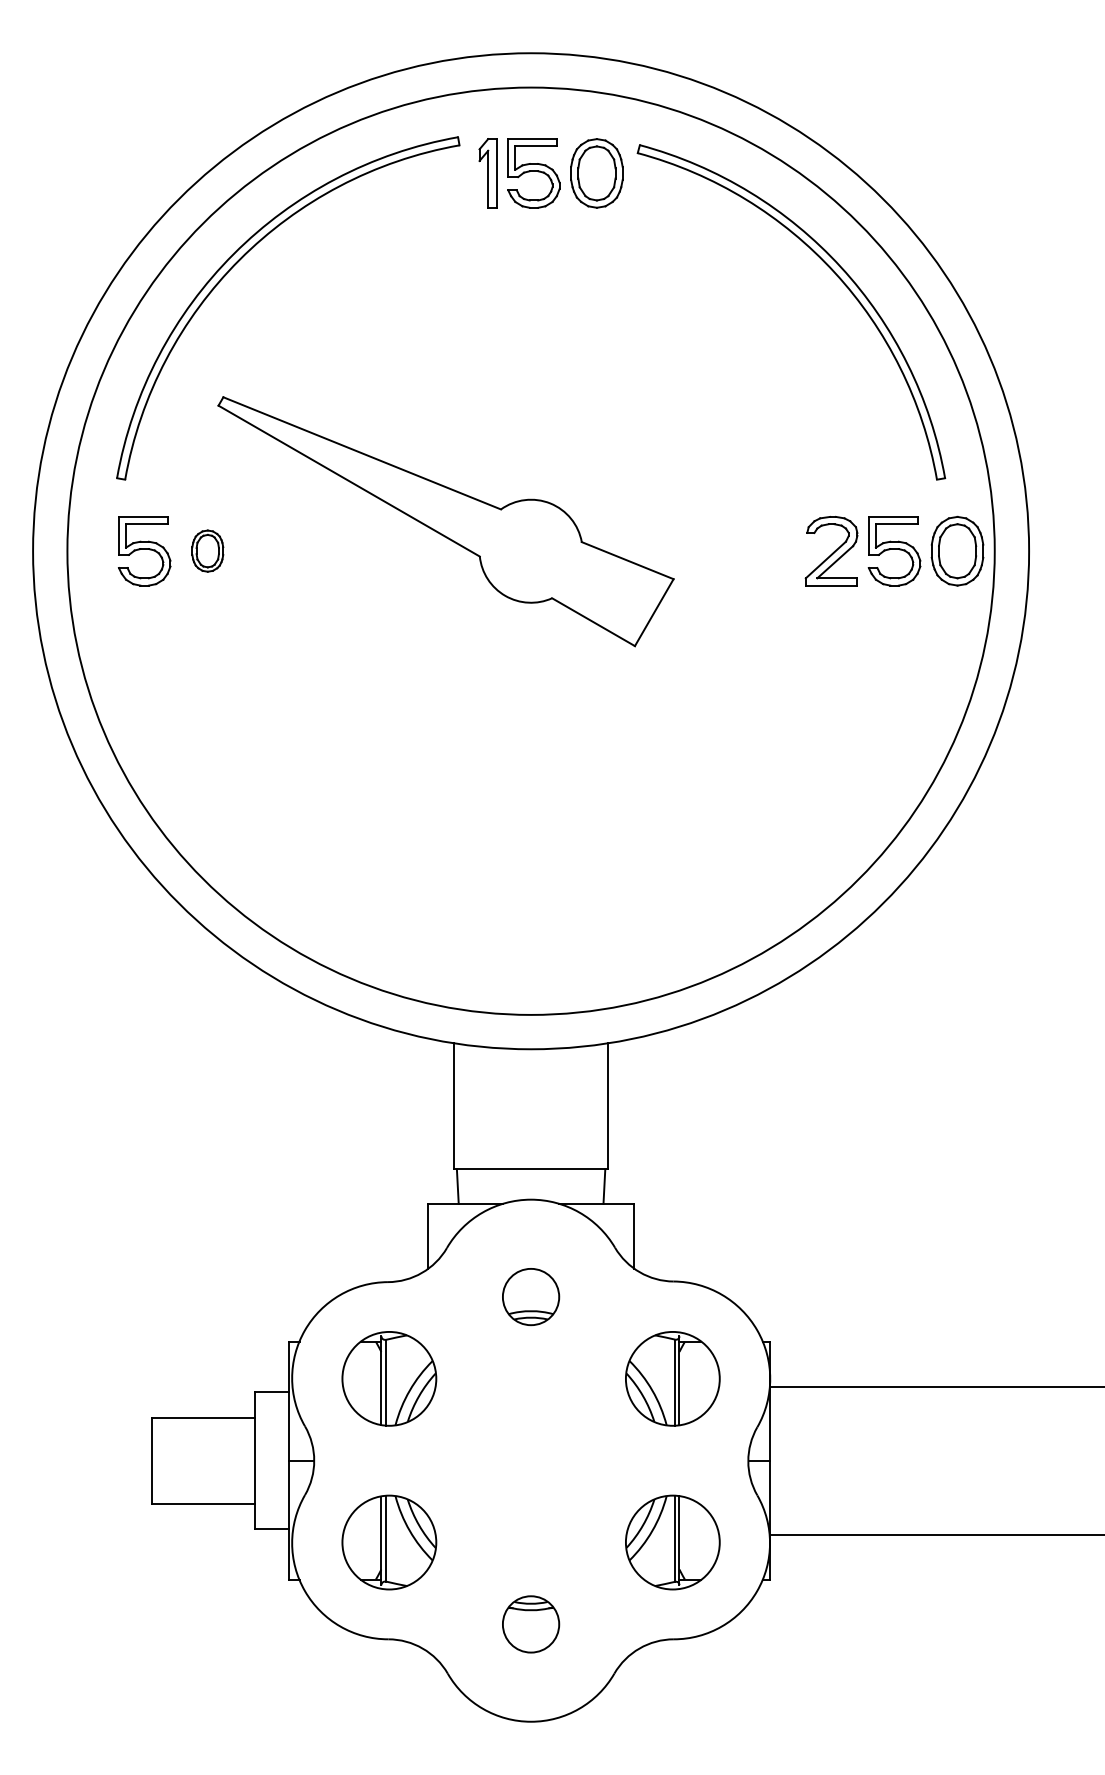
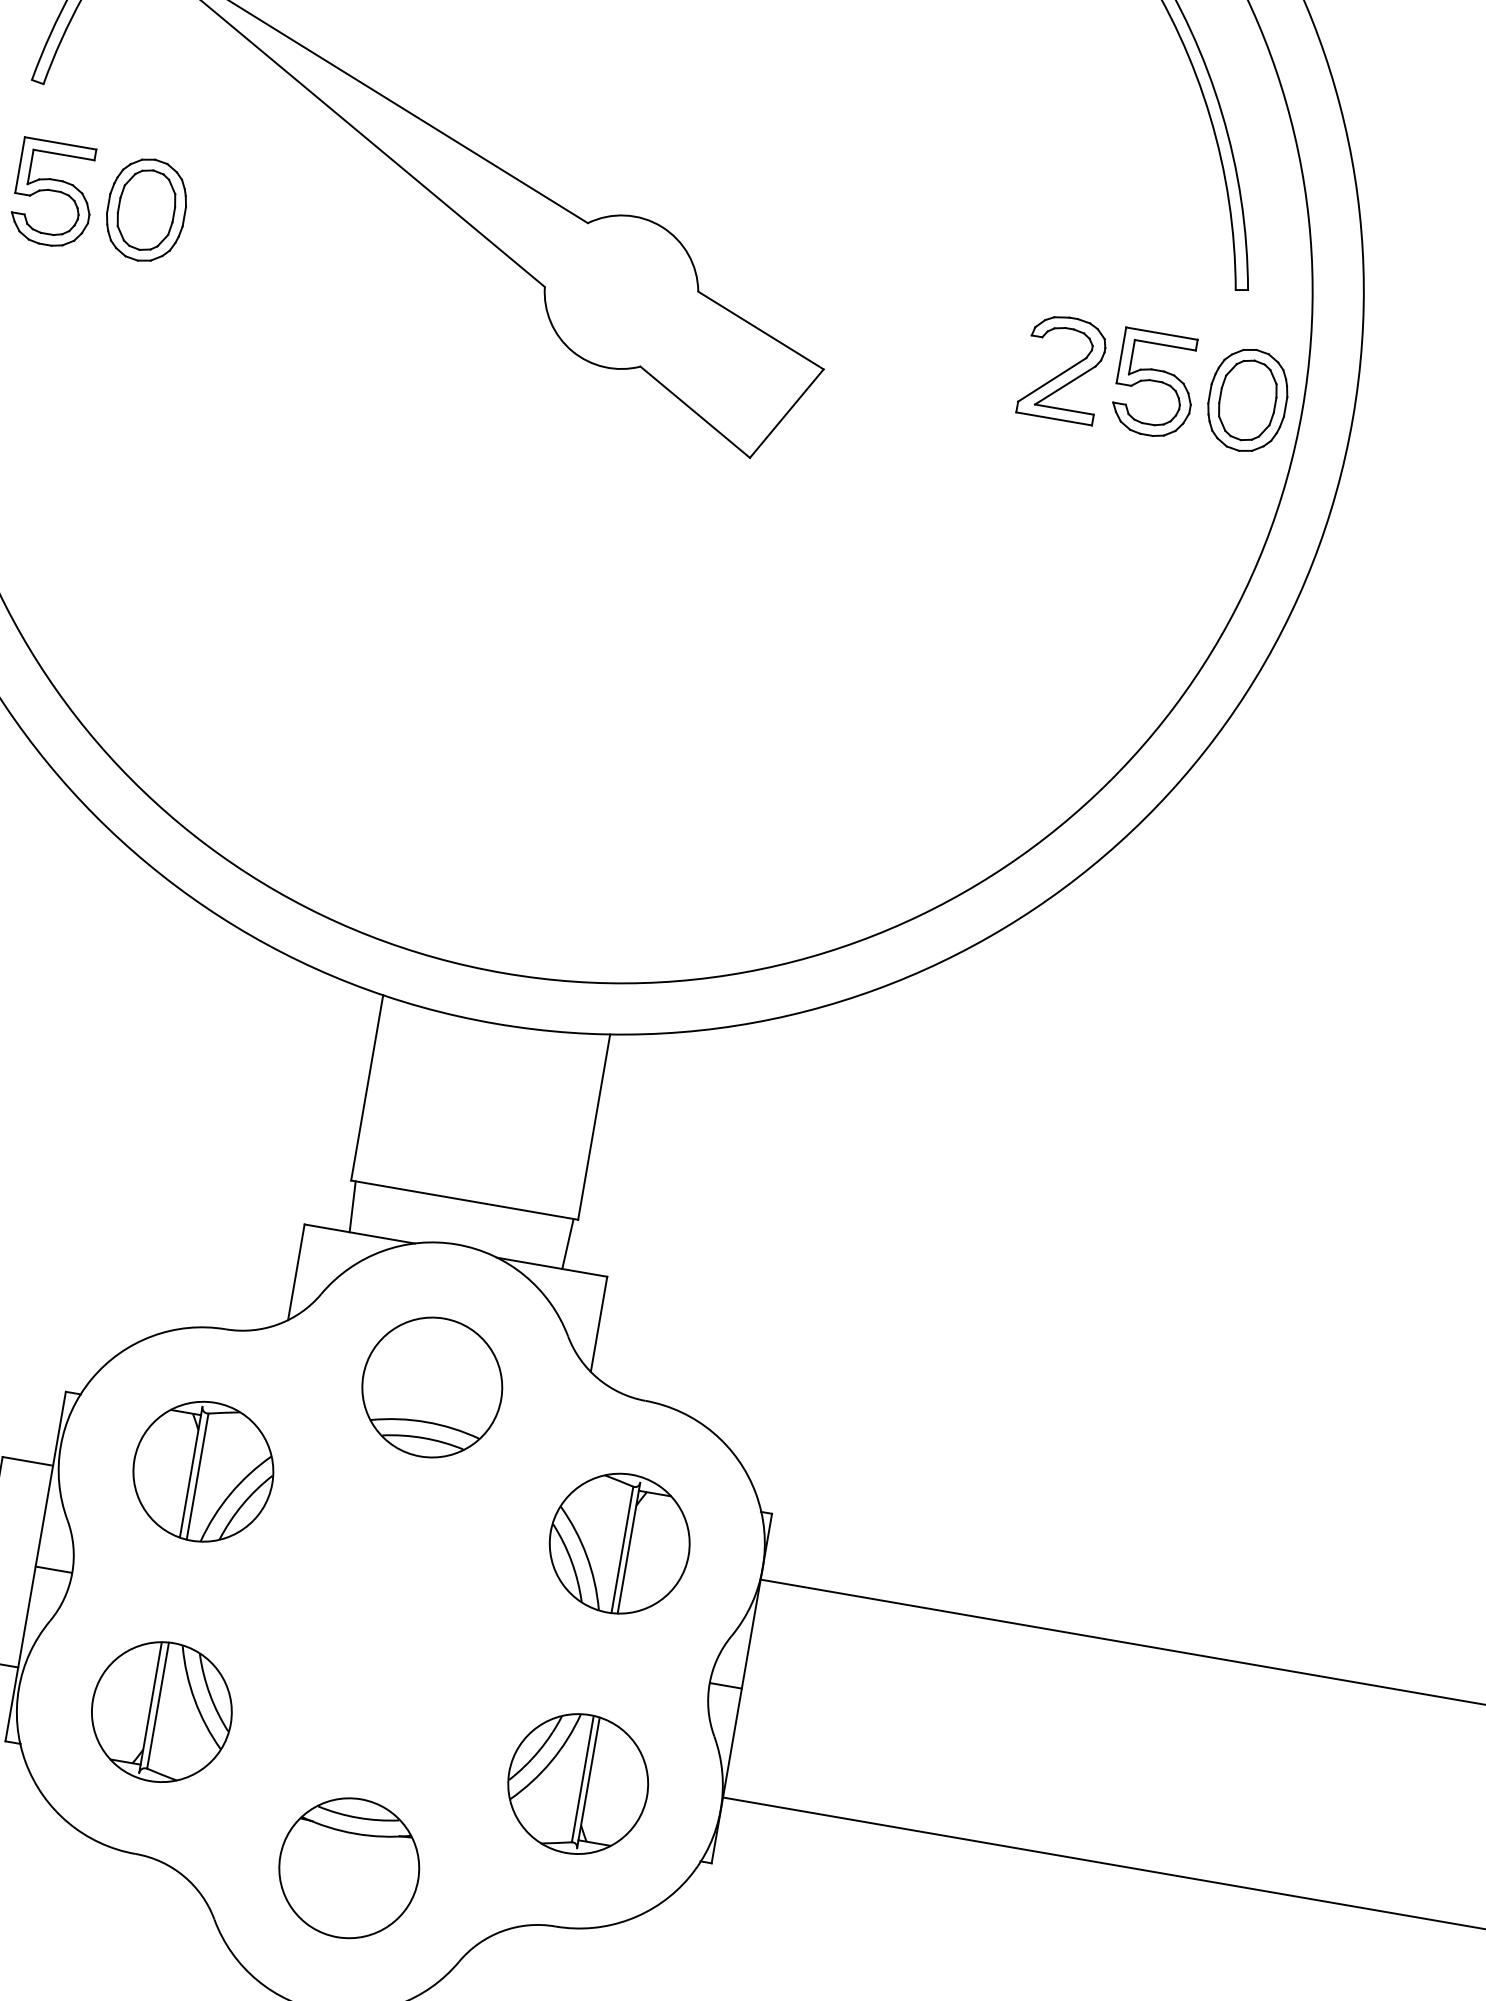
part: (207, 550) -> (146, 209), size x1.67
part: (530, 1296) -> (431, 1386), size x1.67
part: (530, 1624) -> (348, 1868), size x1.67

